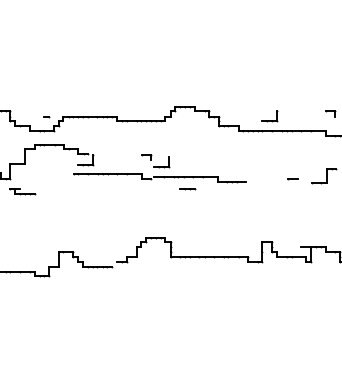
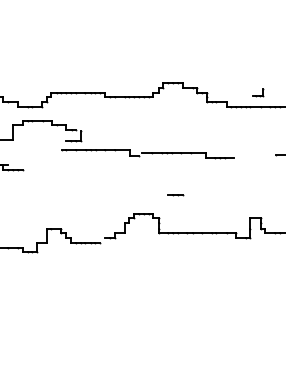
part: (269, 116) -> (257, 92), size x0.7
part: (46, 117) -> (34, 93), removed
part: (155, 161) -> (143, 137), removed
line: (187, 189) -> (175, 195), moved

